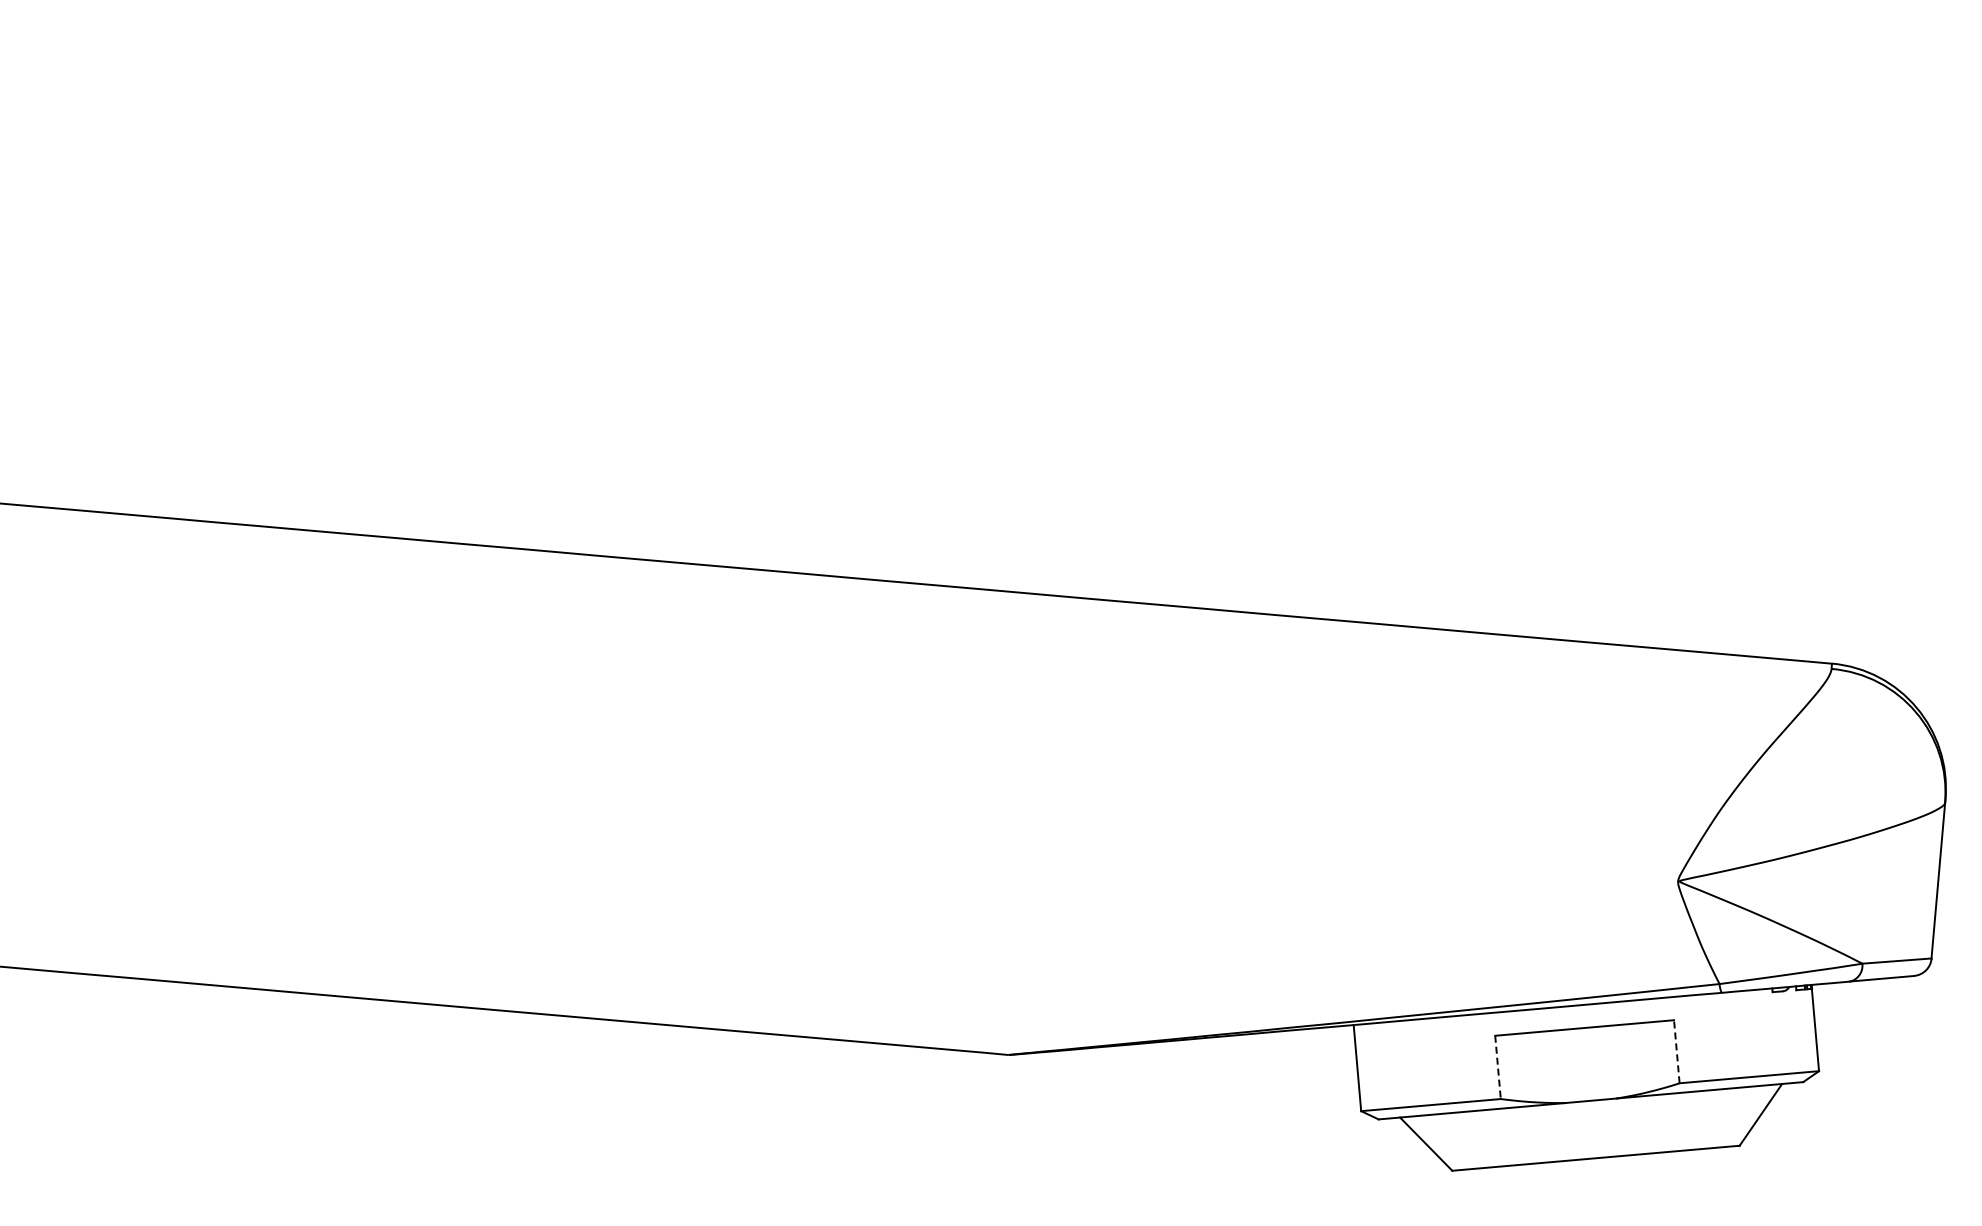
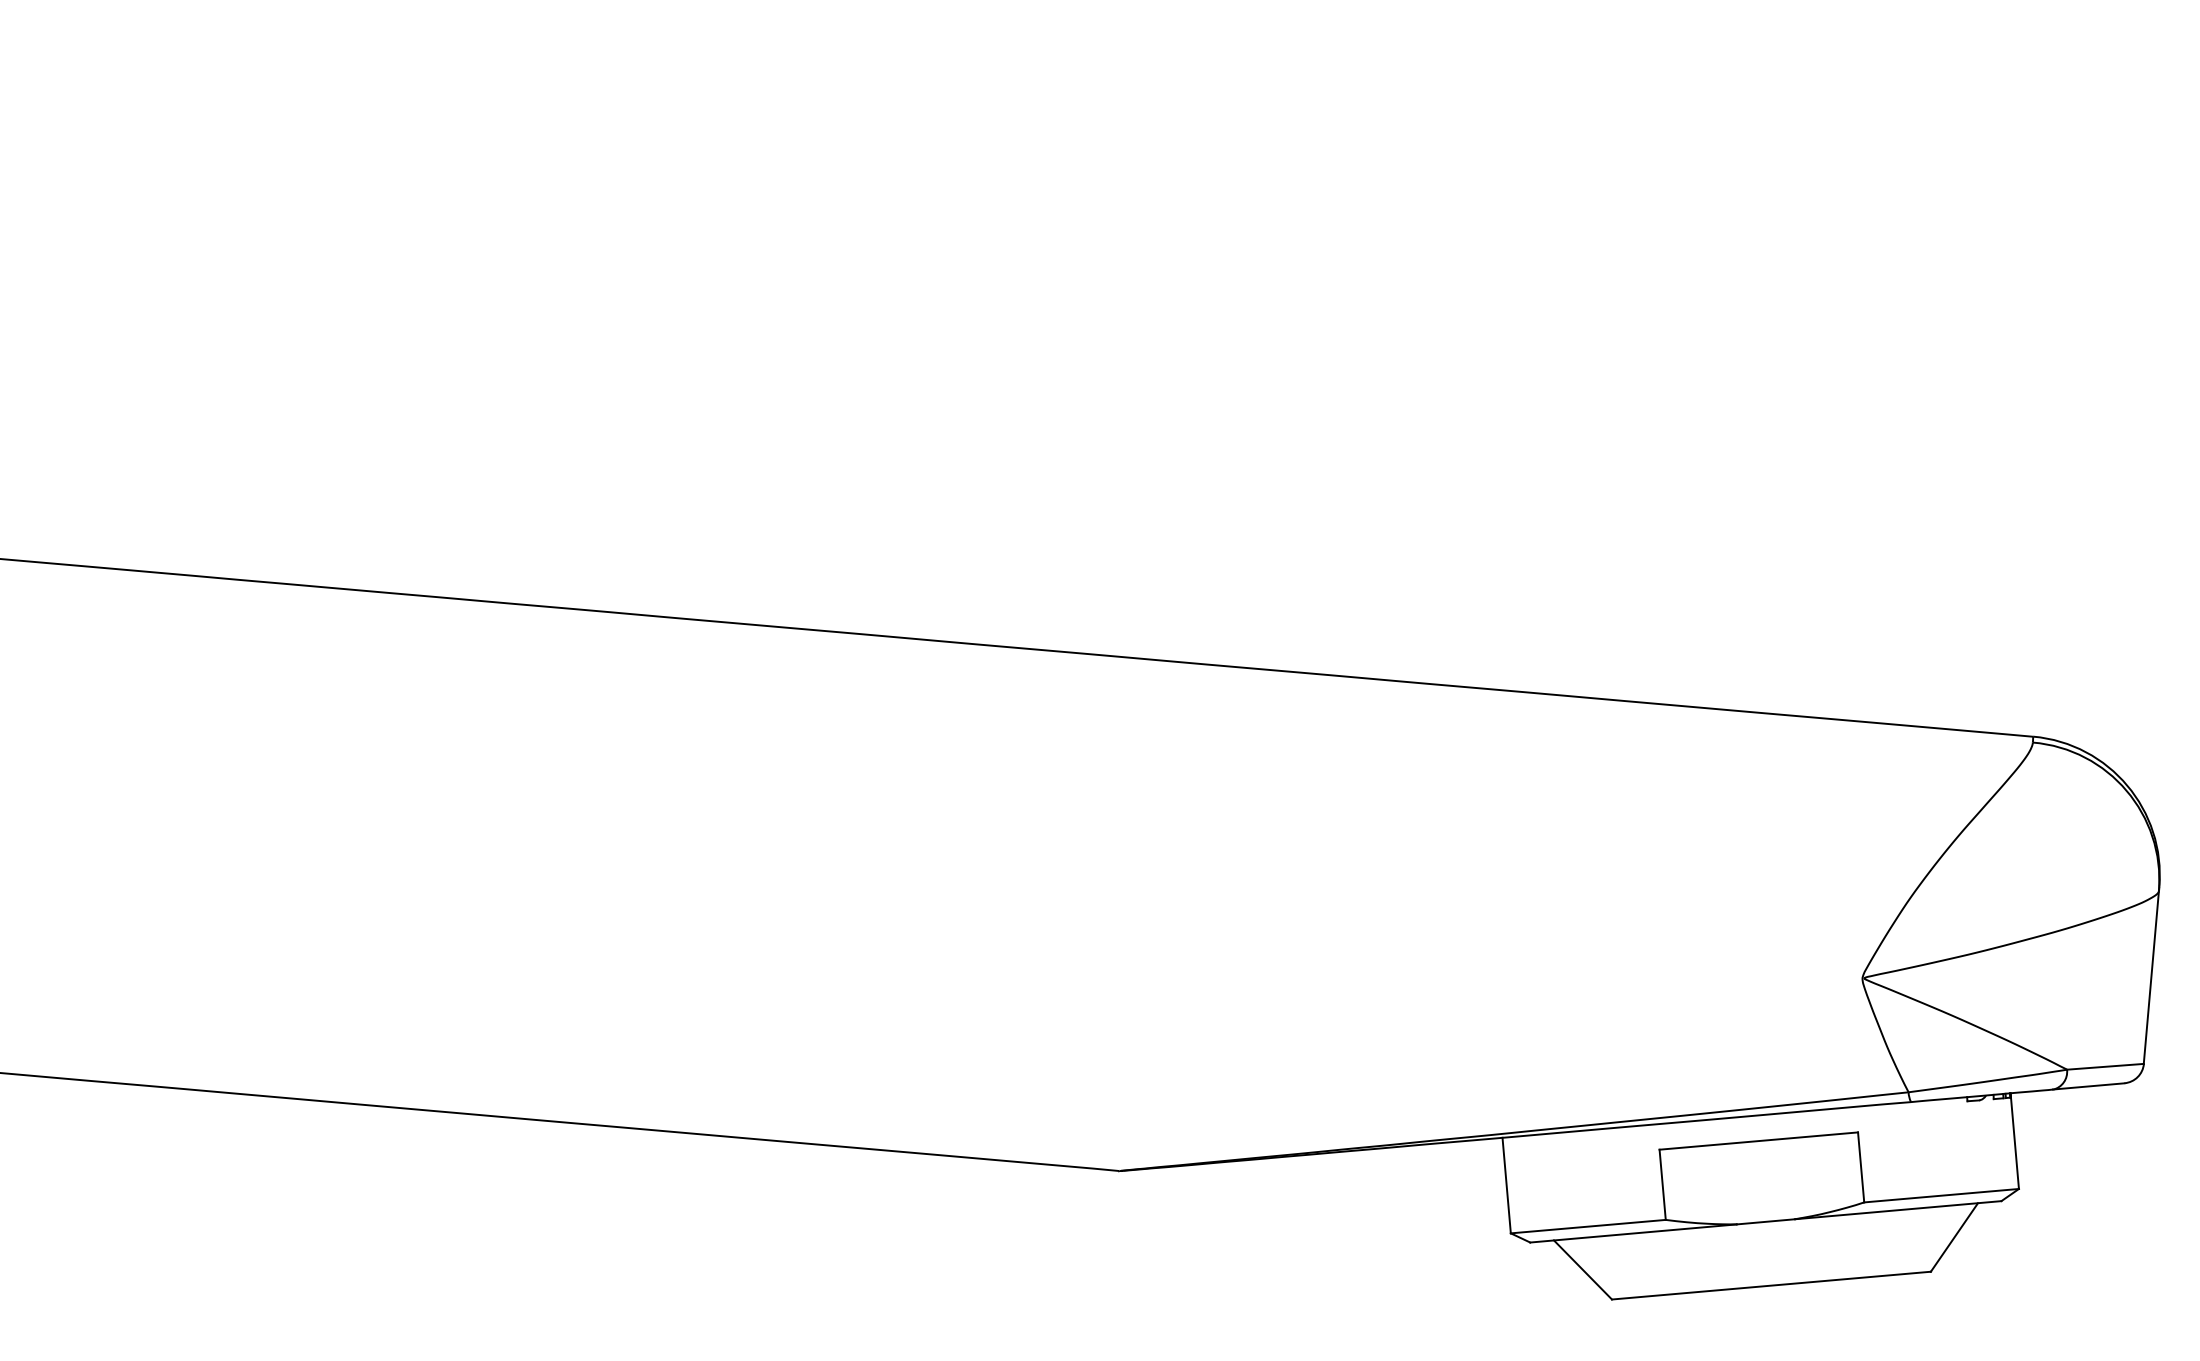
line: (1676, 1051) -> (1860, 1167), dashed -> solid
line: (1498, 1067) -> (1663, 1184), dashed -> solid

